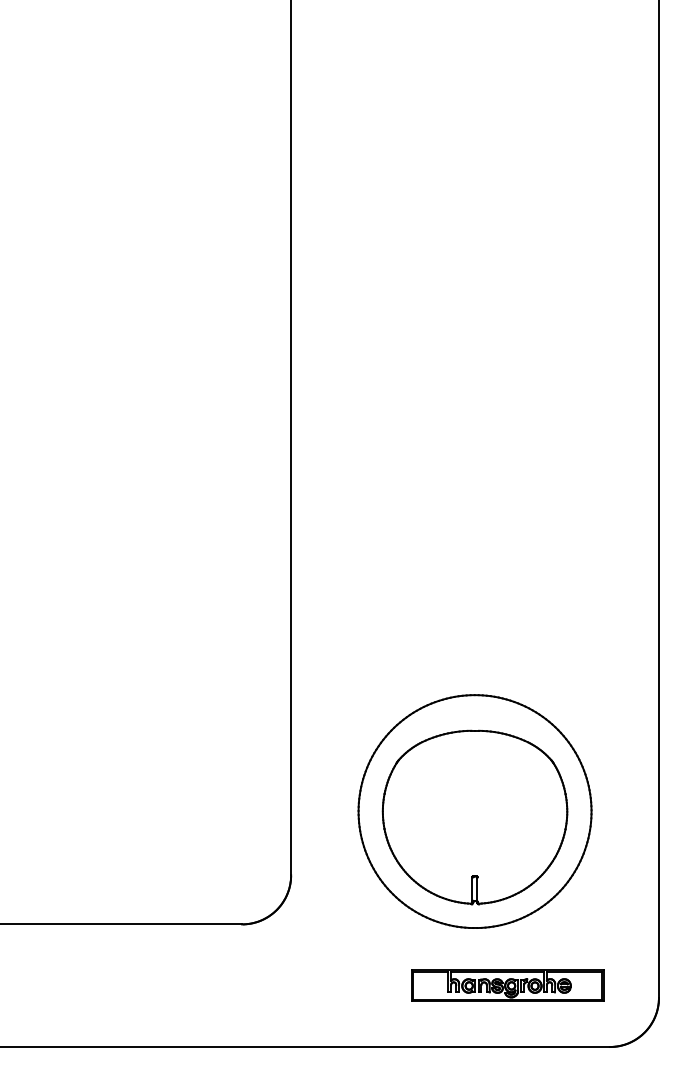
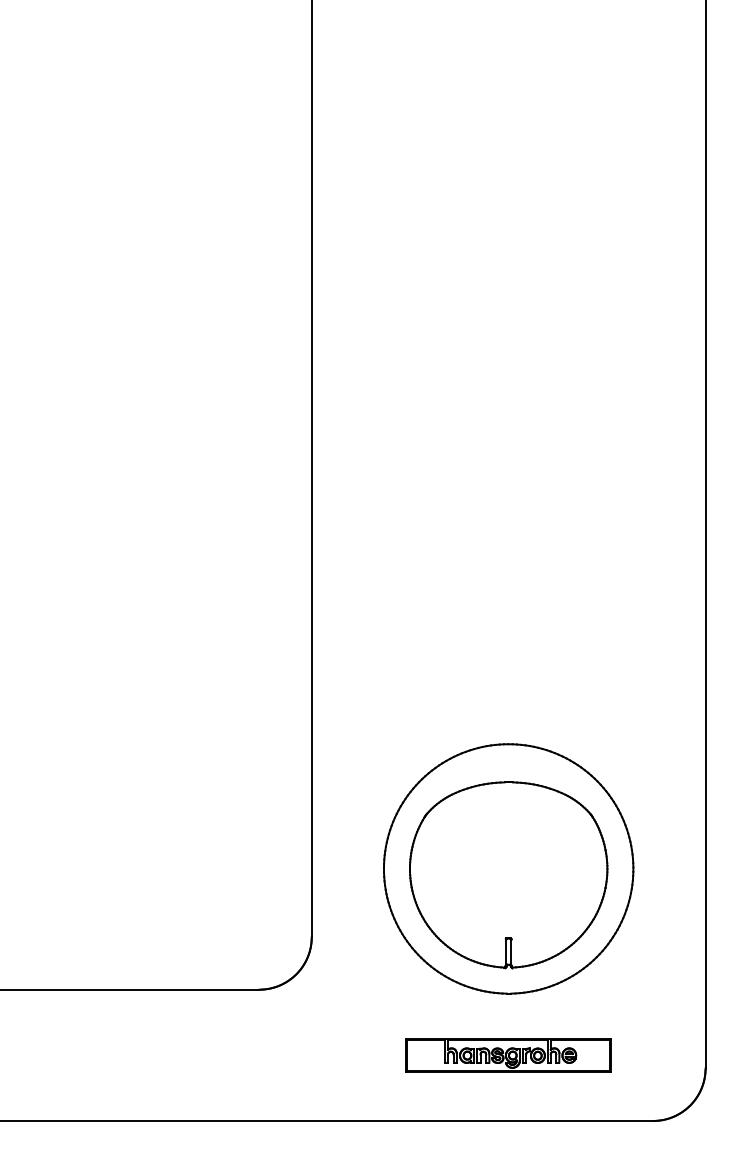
part: (507, 985) -> (508, 1055), moved

